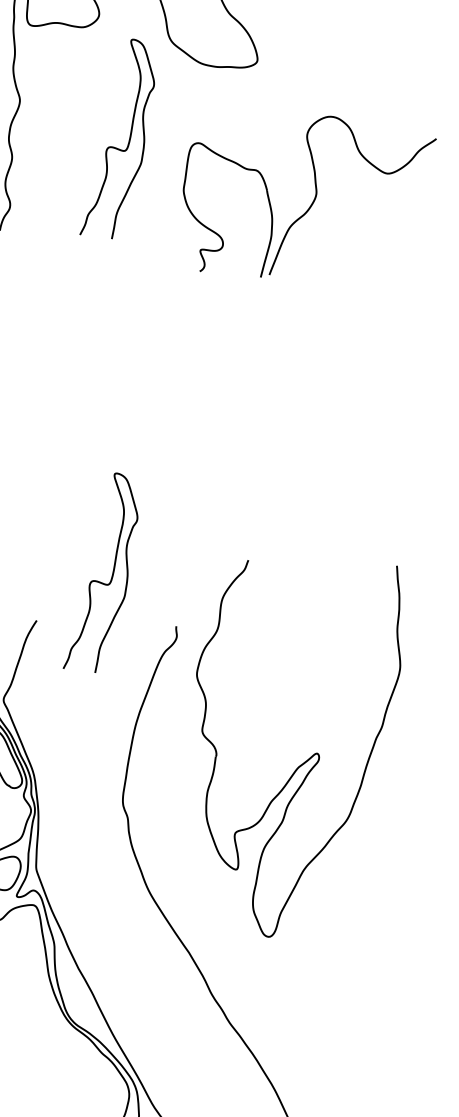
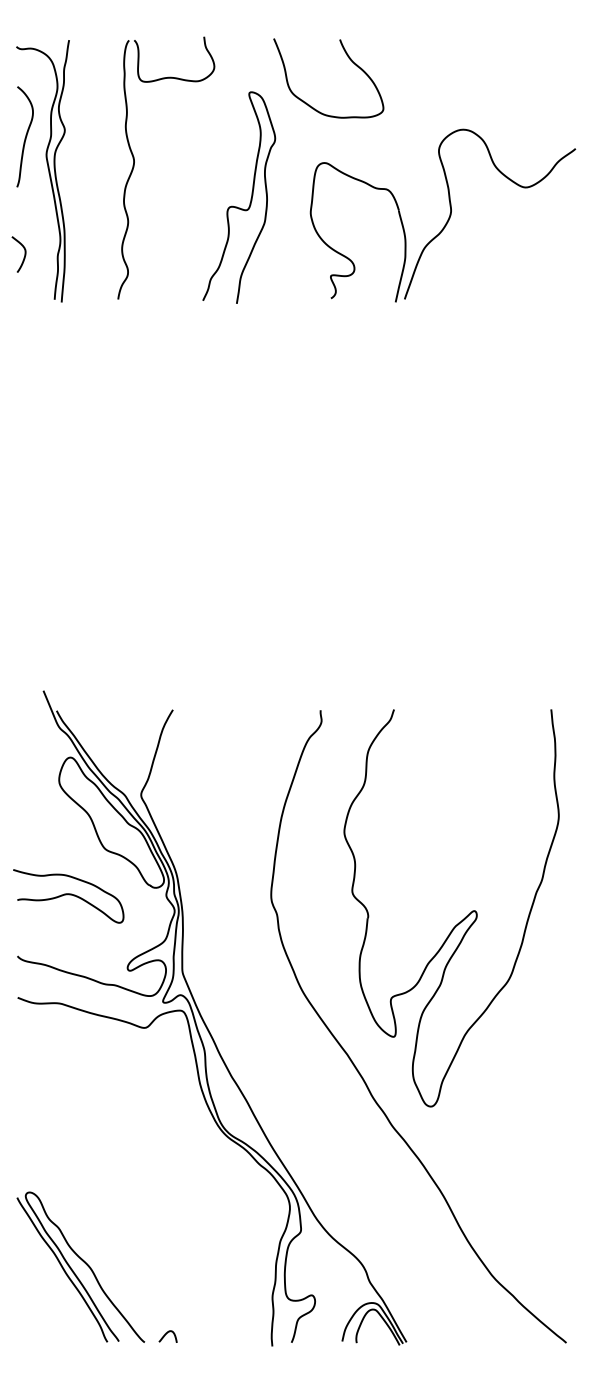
part: (313, 199) -> (448, 217), moved
curve: (99, 580) -> (237, 665), removed
part: (305, 761) -> (462, 919), moved

